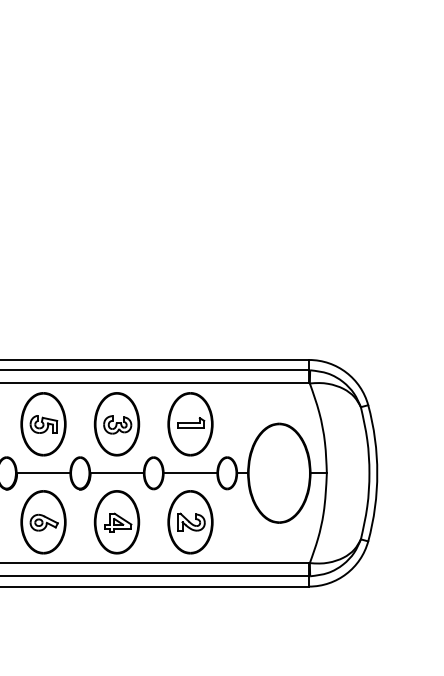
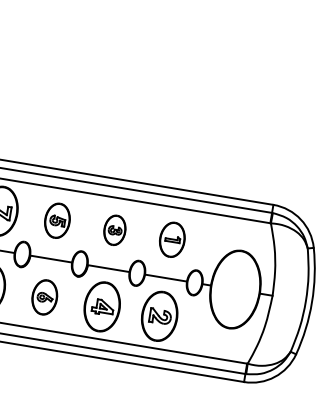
part: (43, 424) -> (57, 220), size x0.7
part: (116, 424) -> (114, 230), size x0.6
part: (190, 424) -> (172, 239), size x0.7
part: (43, 522) -> (44, 297), size x0.7

